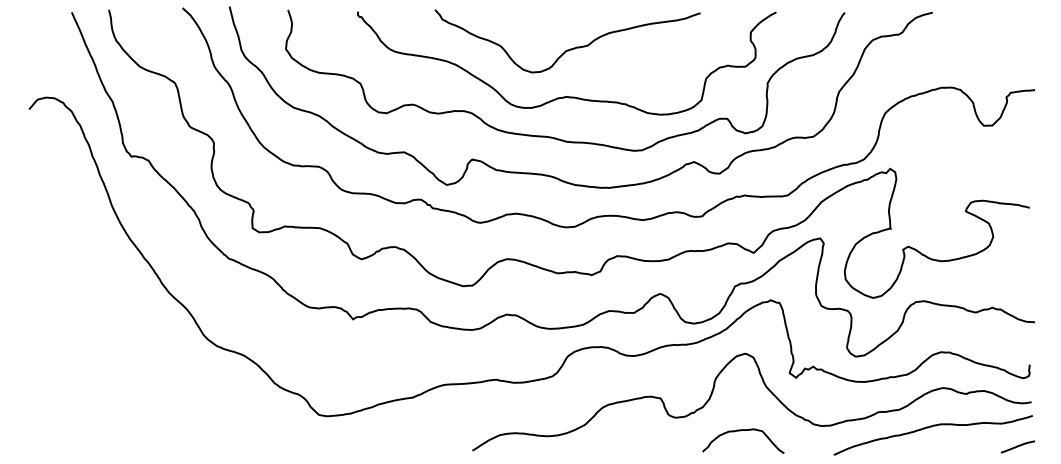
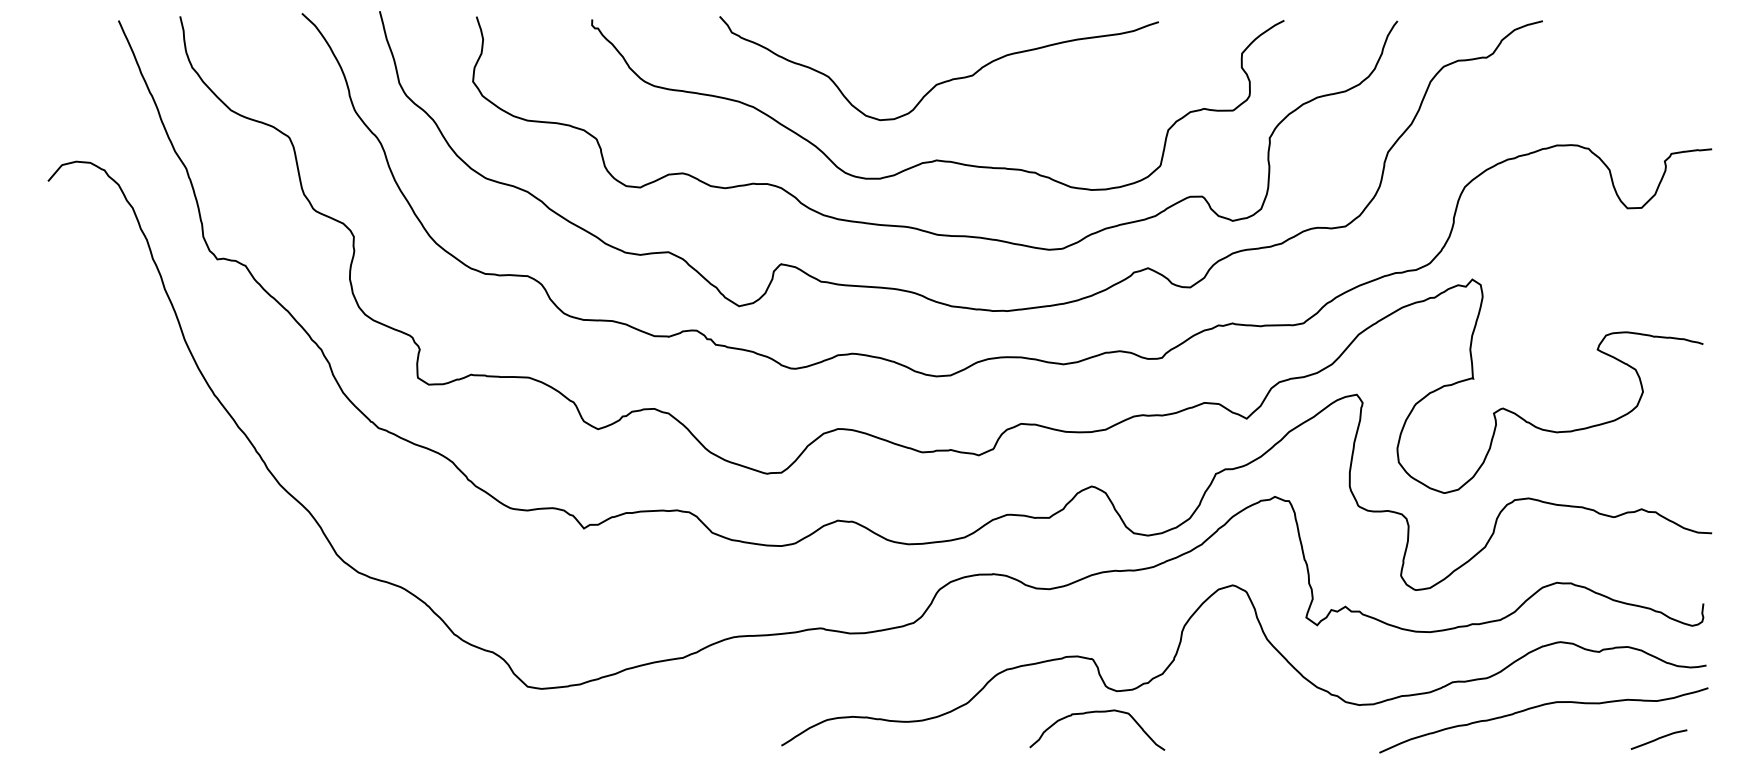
curve: (741, 431) -> (1094, 714), moved
line: (1017, 446) -> (1658, 738), moved

